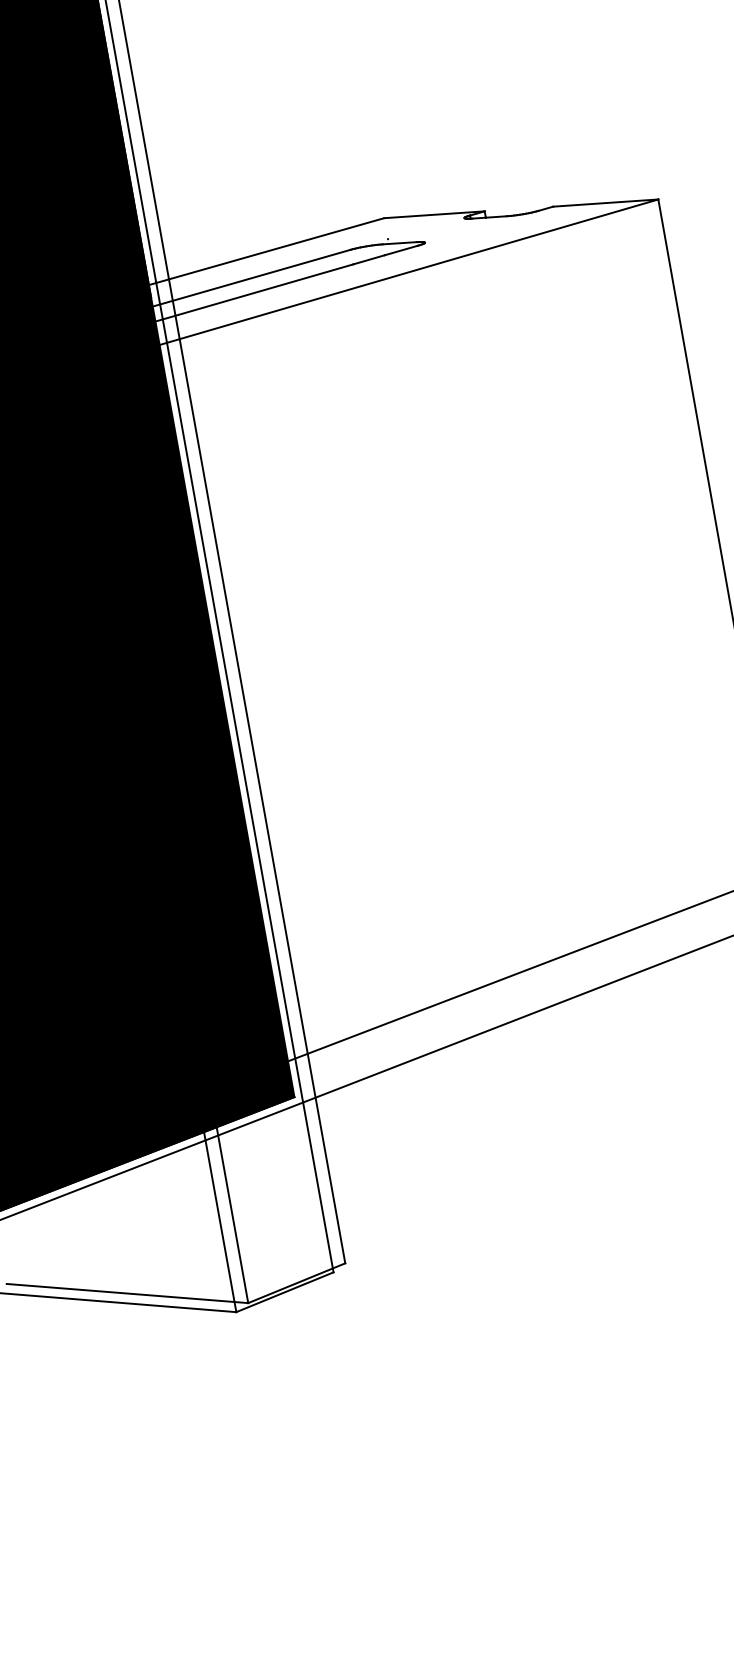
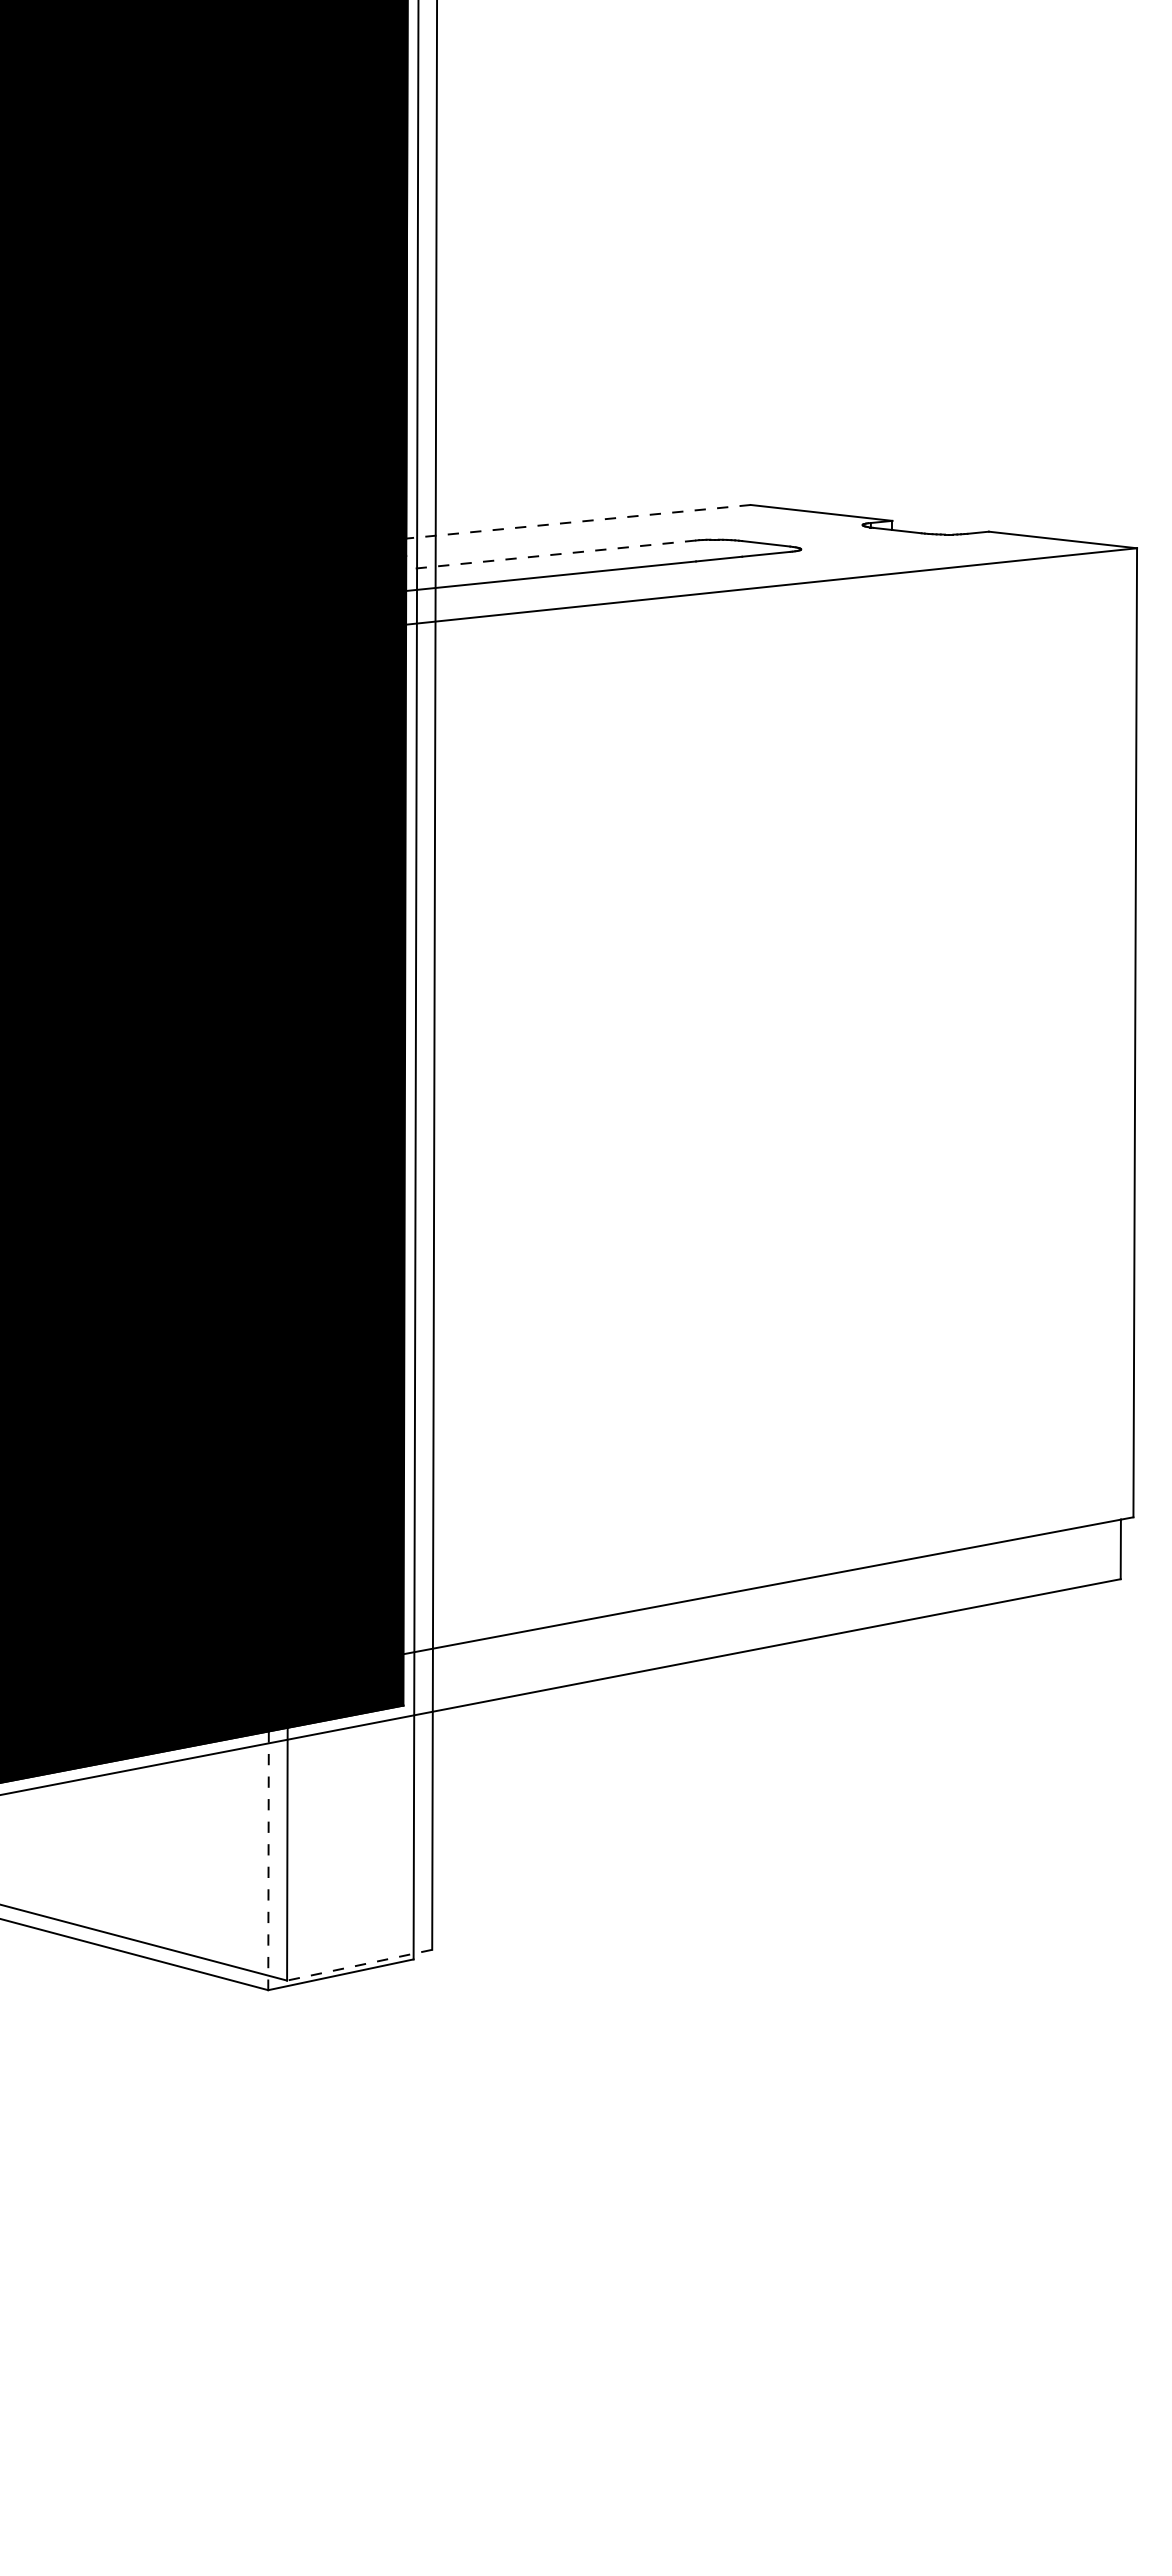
line: (266, 251) -> (578, 521), solid -> dashed
line: (247, 279) -> (544, 555), solid -> dashed
line: (220, 1222) -> (268, 1861), solid -> dashed
line: (296, 1283) -> (359, 1965), solid -> dashed

